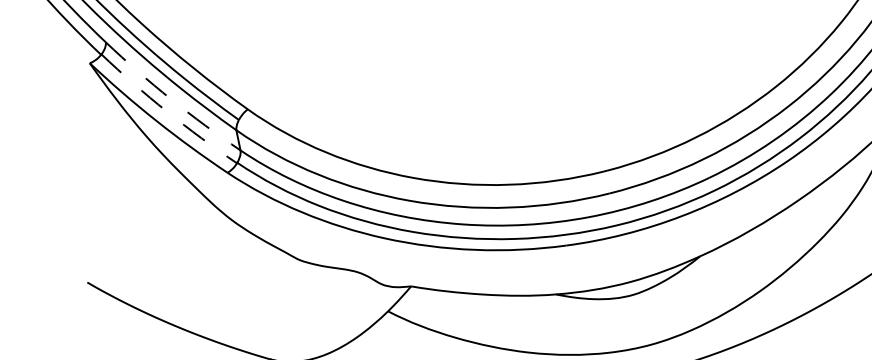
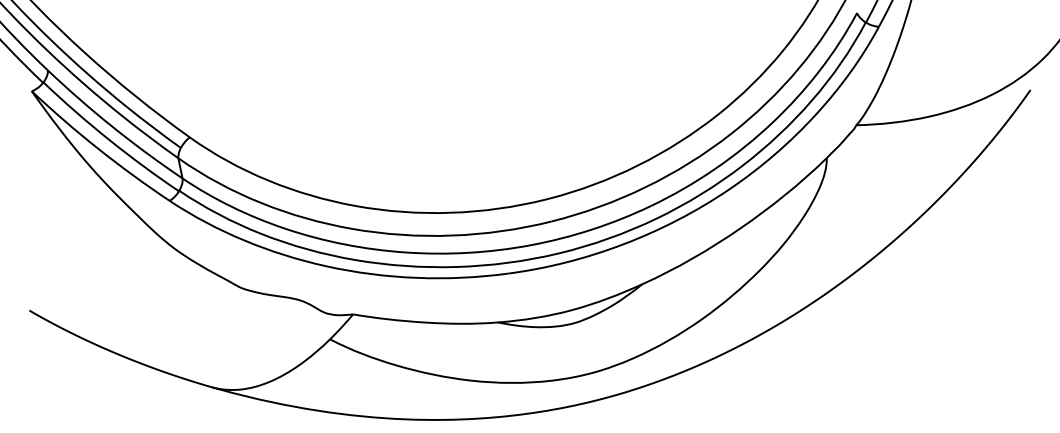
arc: (170, 99) -> (112, 127), dashed -> solid
arc: (166, 111) -> (108, 139), dashed -> solid

